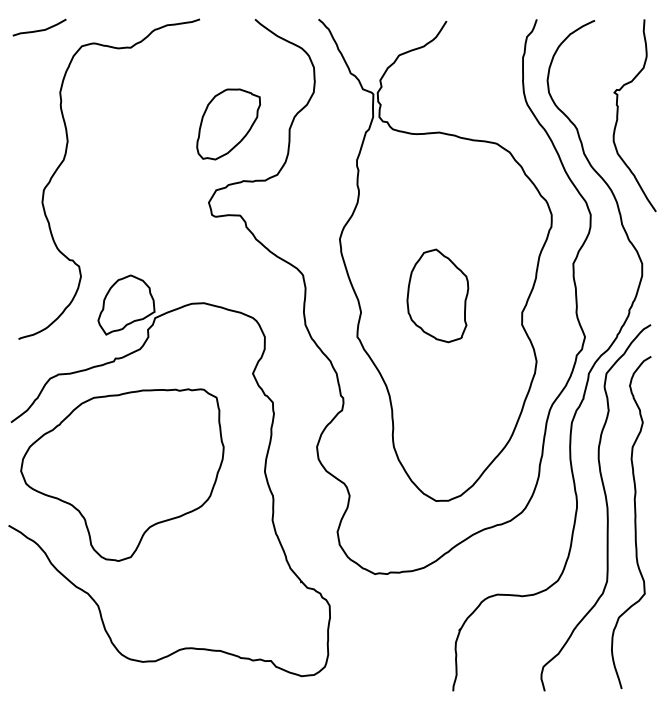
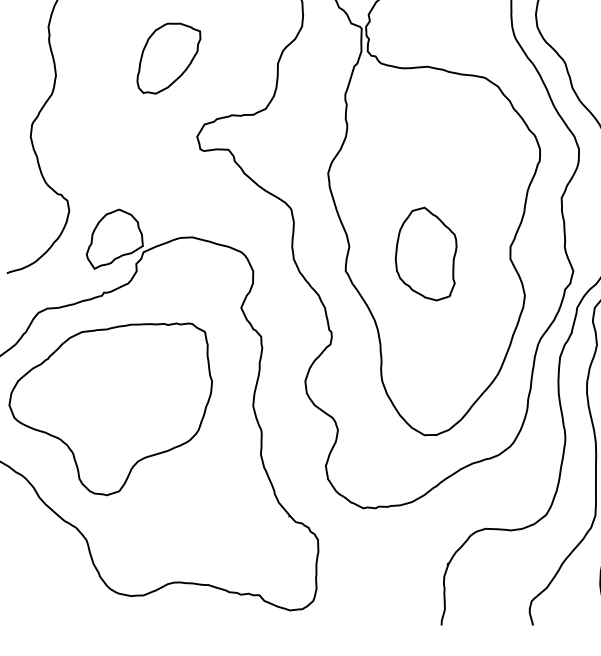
part: (228, 124) -> (168, 58), moved
part: (437, 295) -> (425, 253), moved

